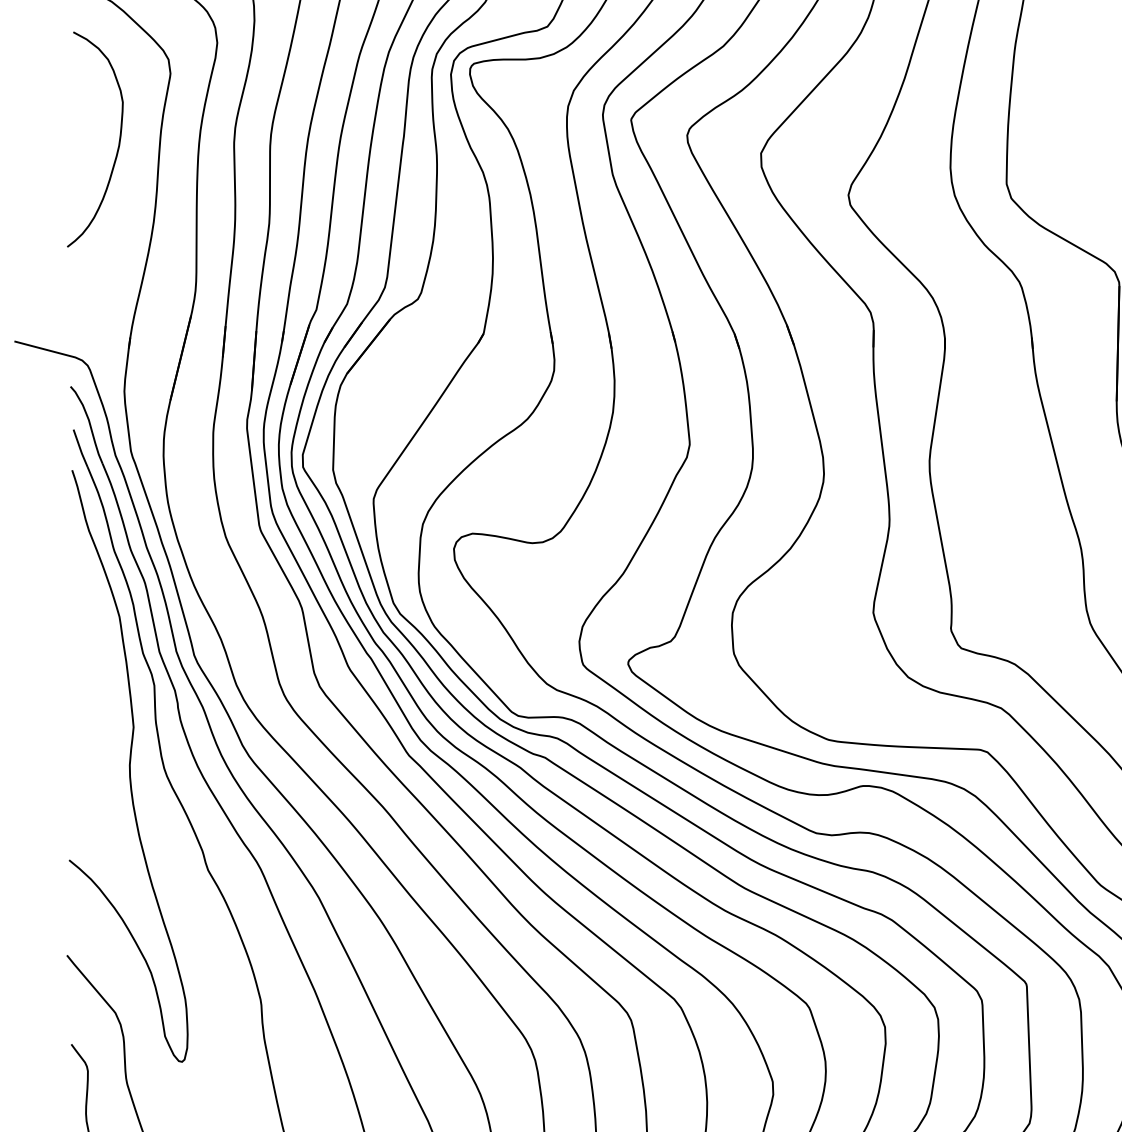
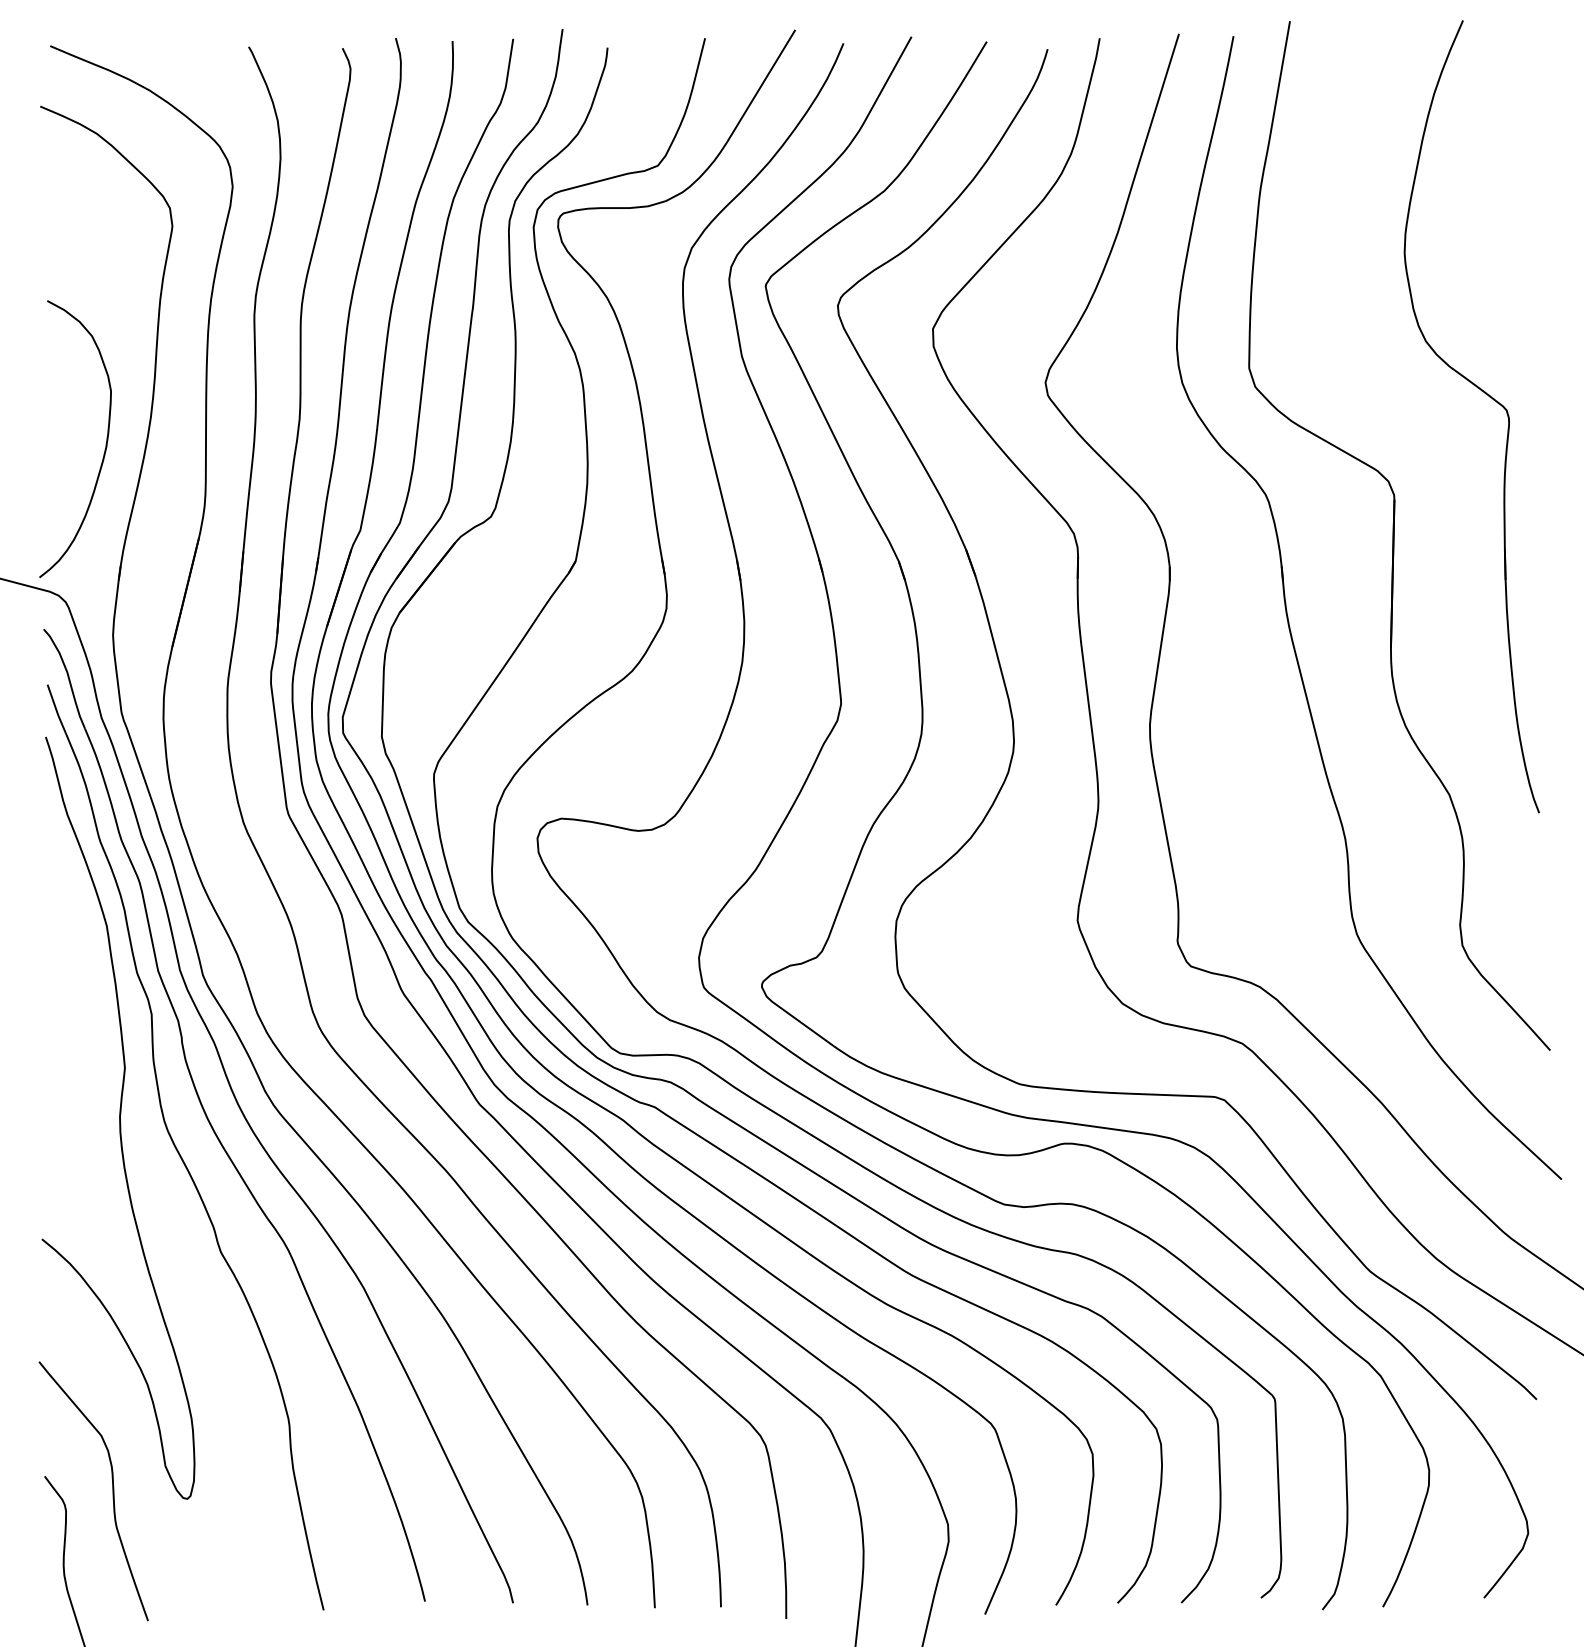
curve: (118, 143) -> (105, 444), moved

